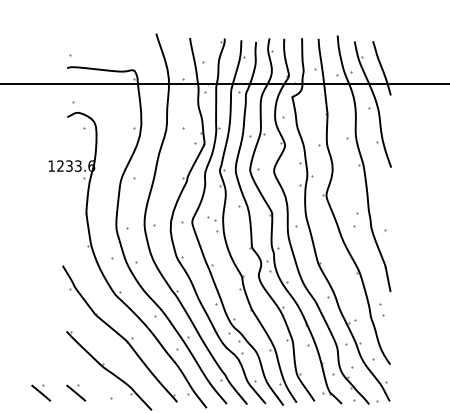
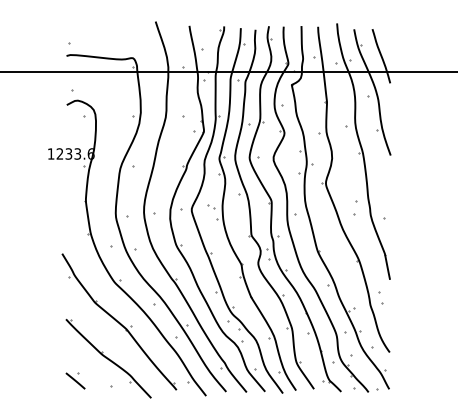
part: (41, 392) -> (40, 380), removed

